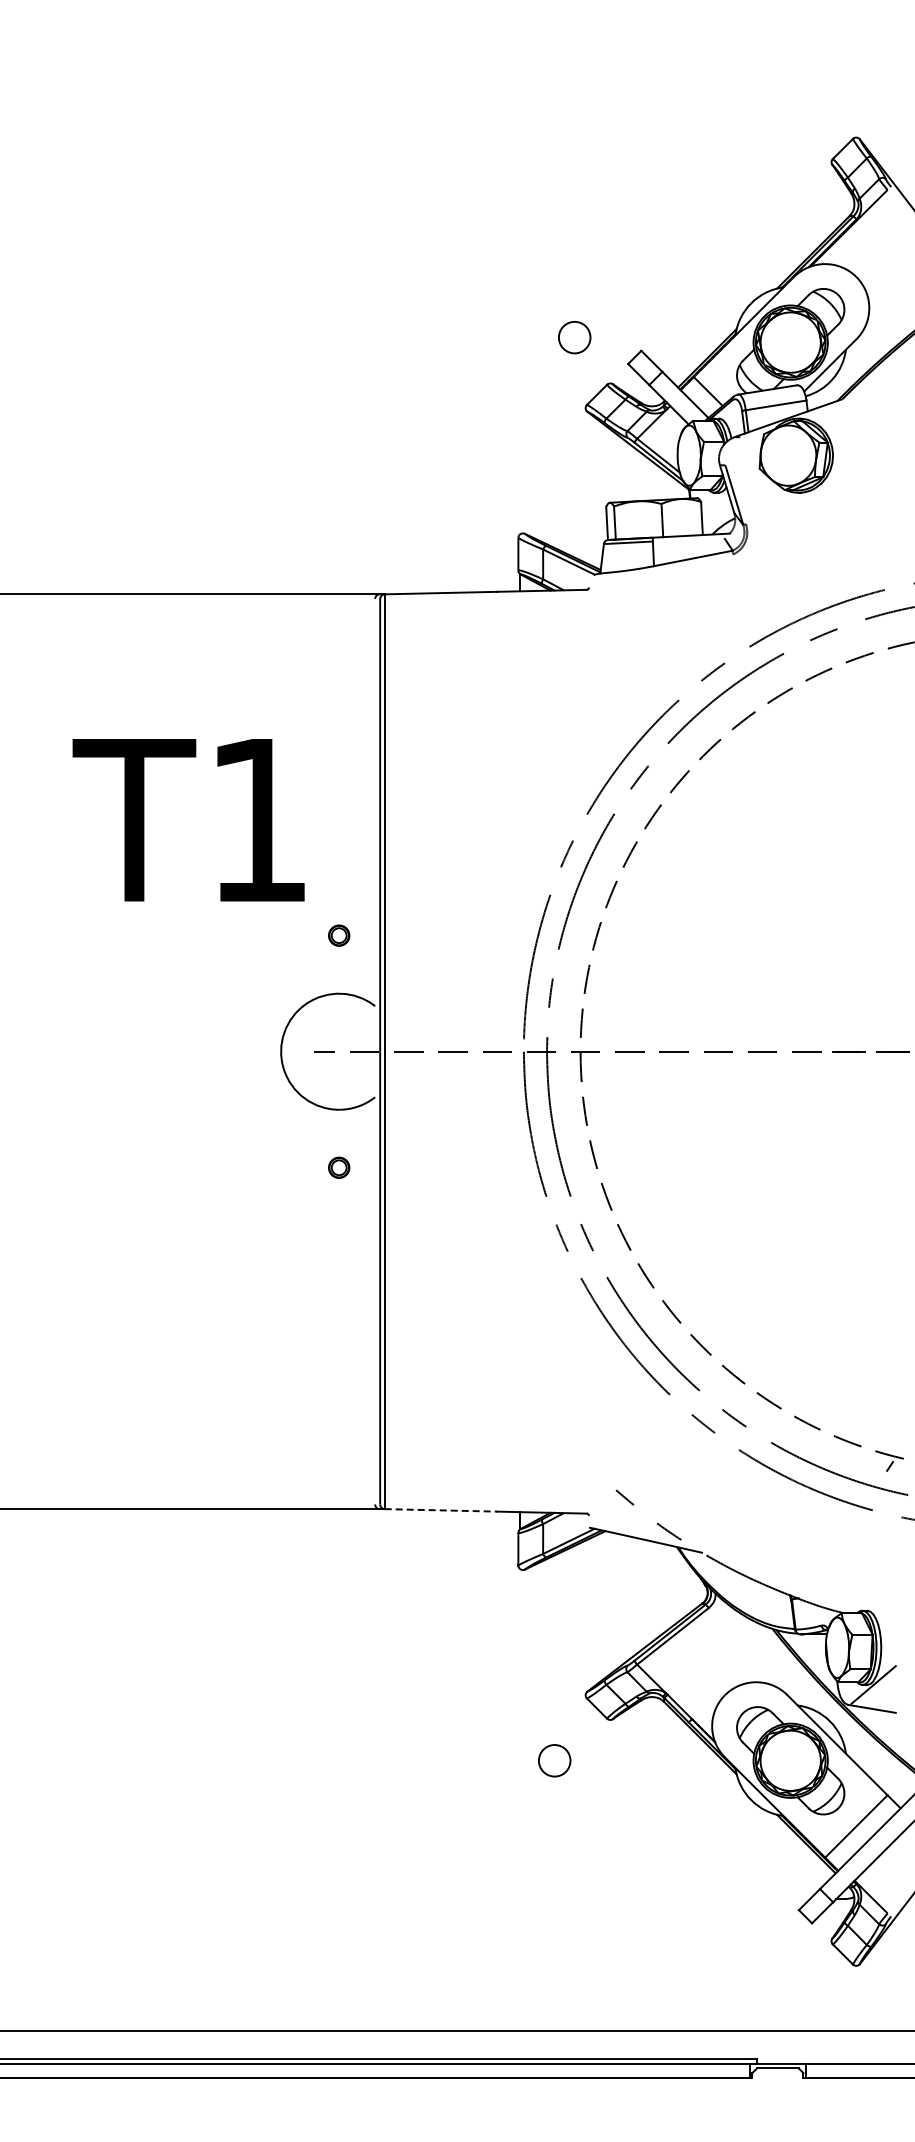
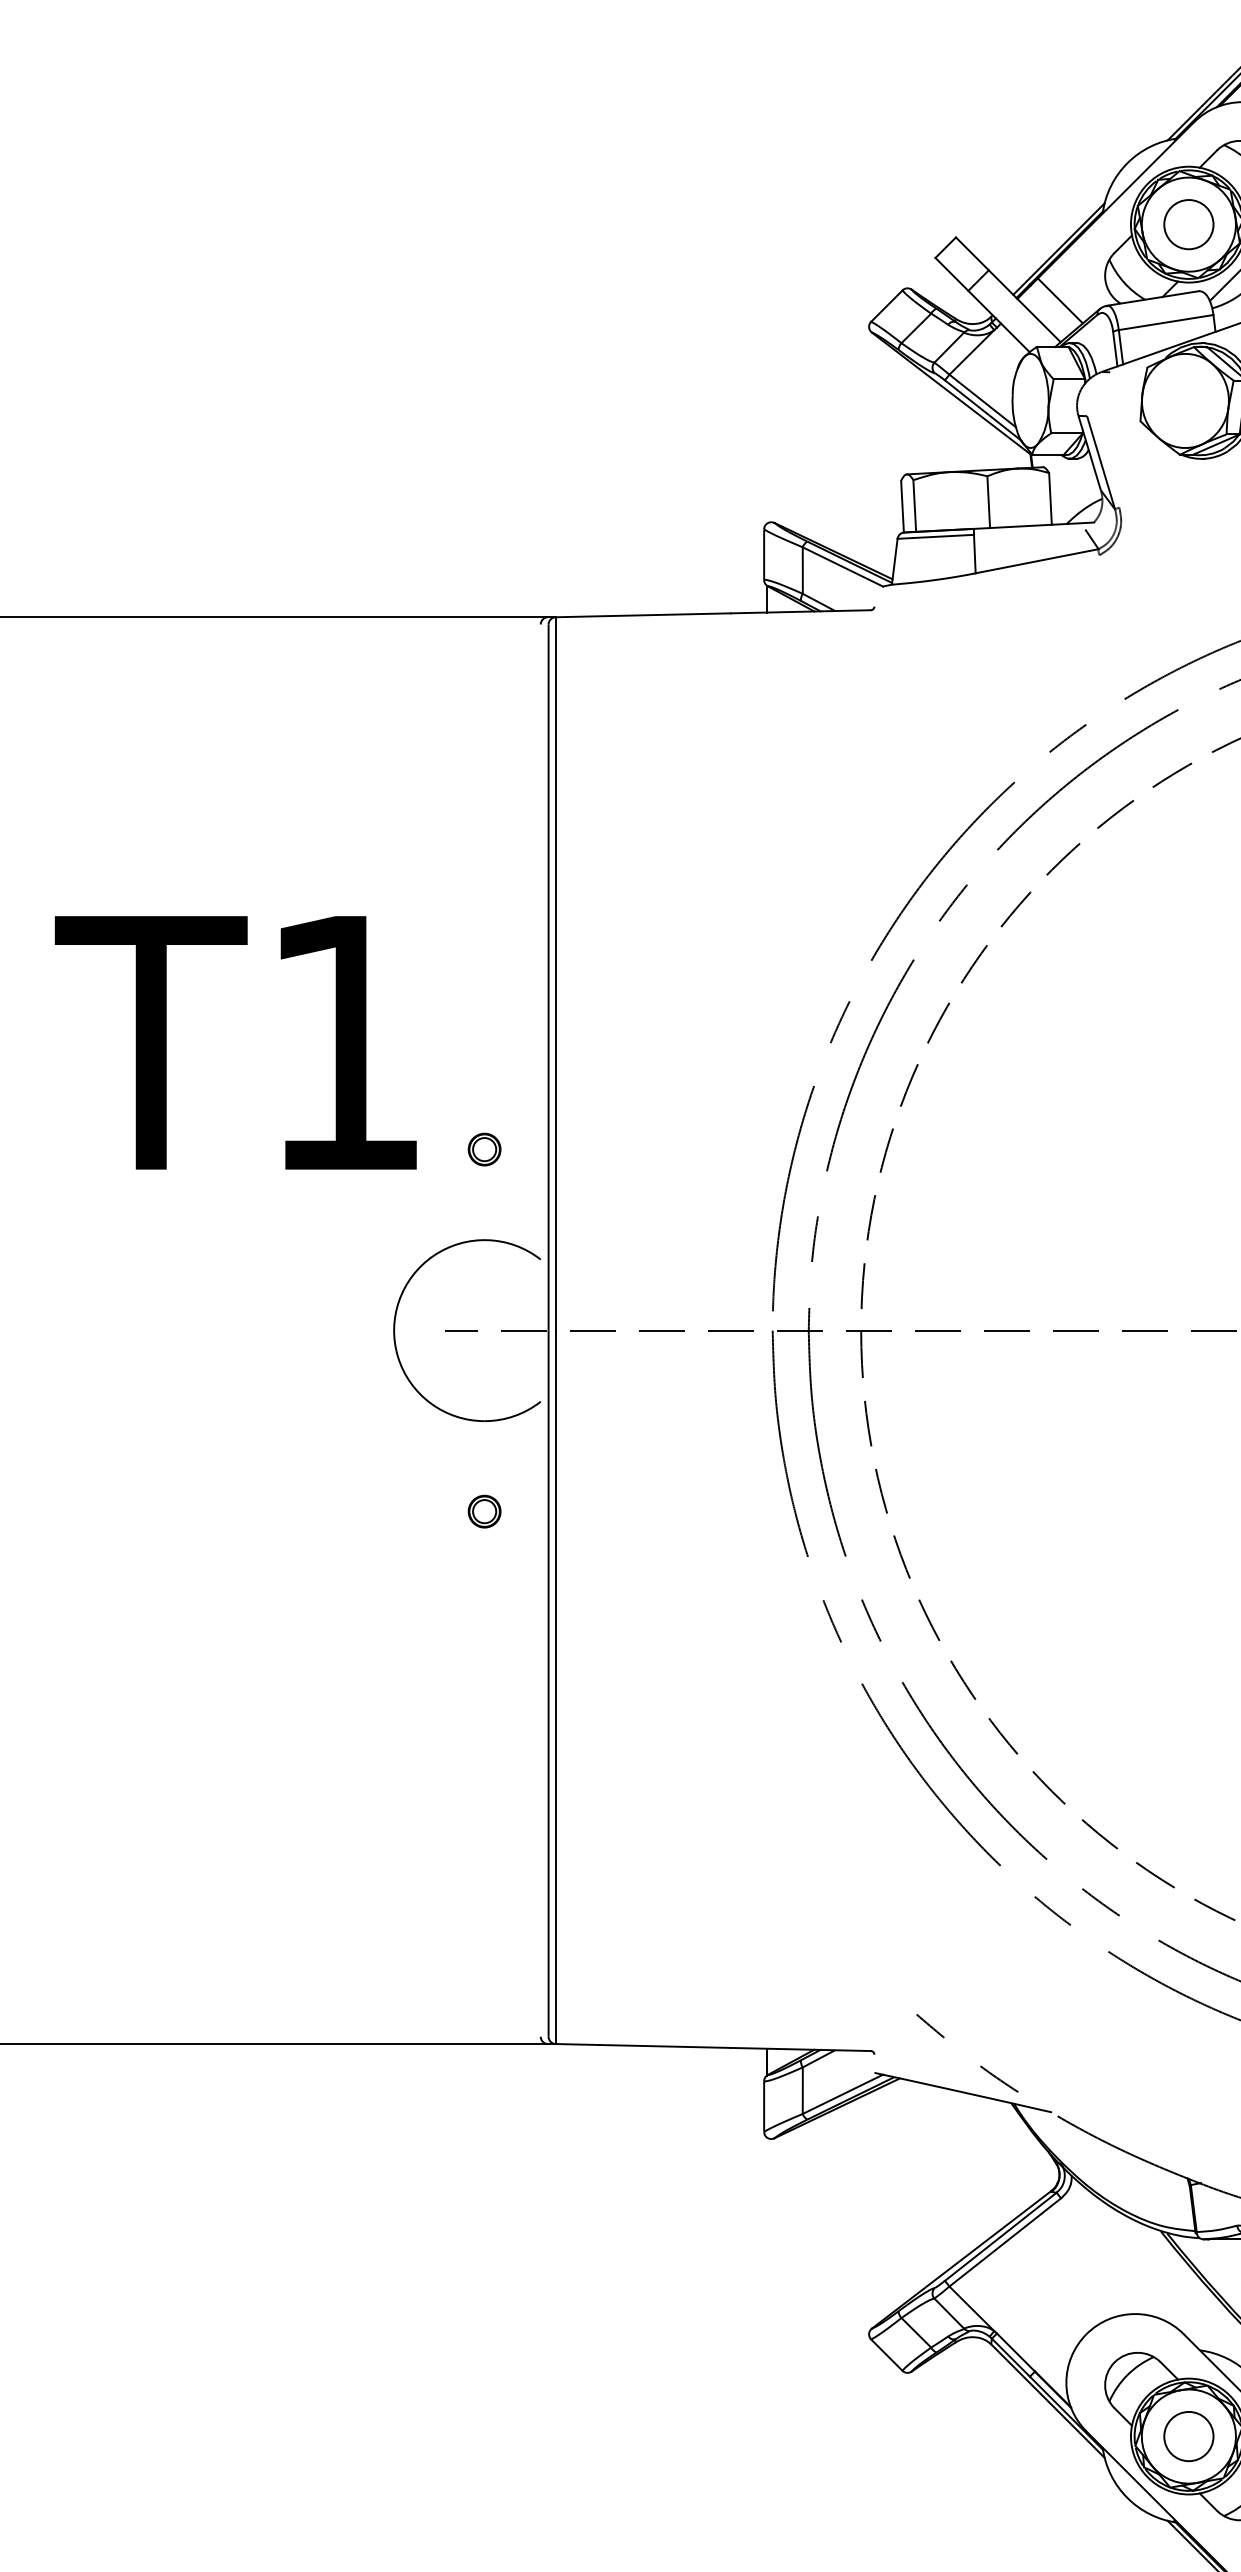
circle: (574, 337) -> (1188, 224), moved
text: (188, 820) -> (235, 1043), moved
line: (441, 1510) -> (644, 2046), dashed -> solid
circle: (554, 1760) -> (1188, 2436), moved

